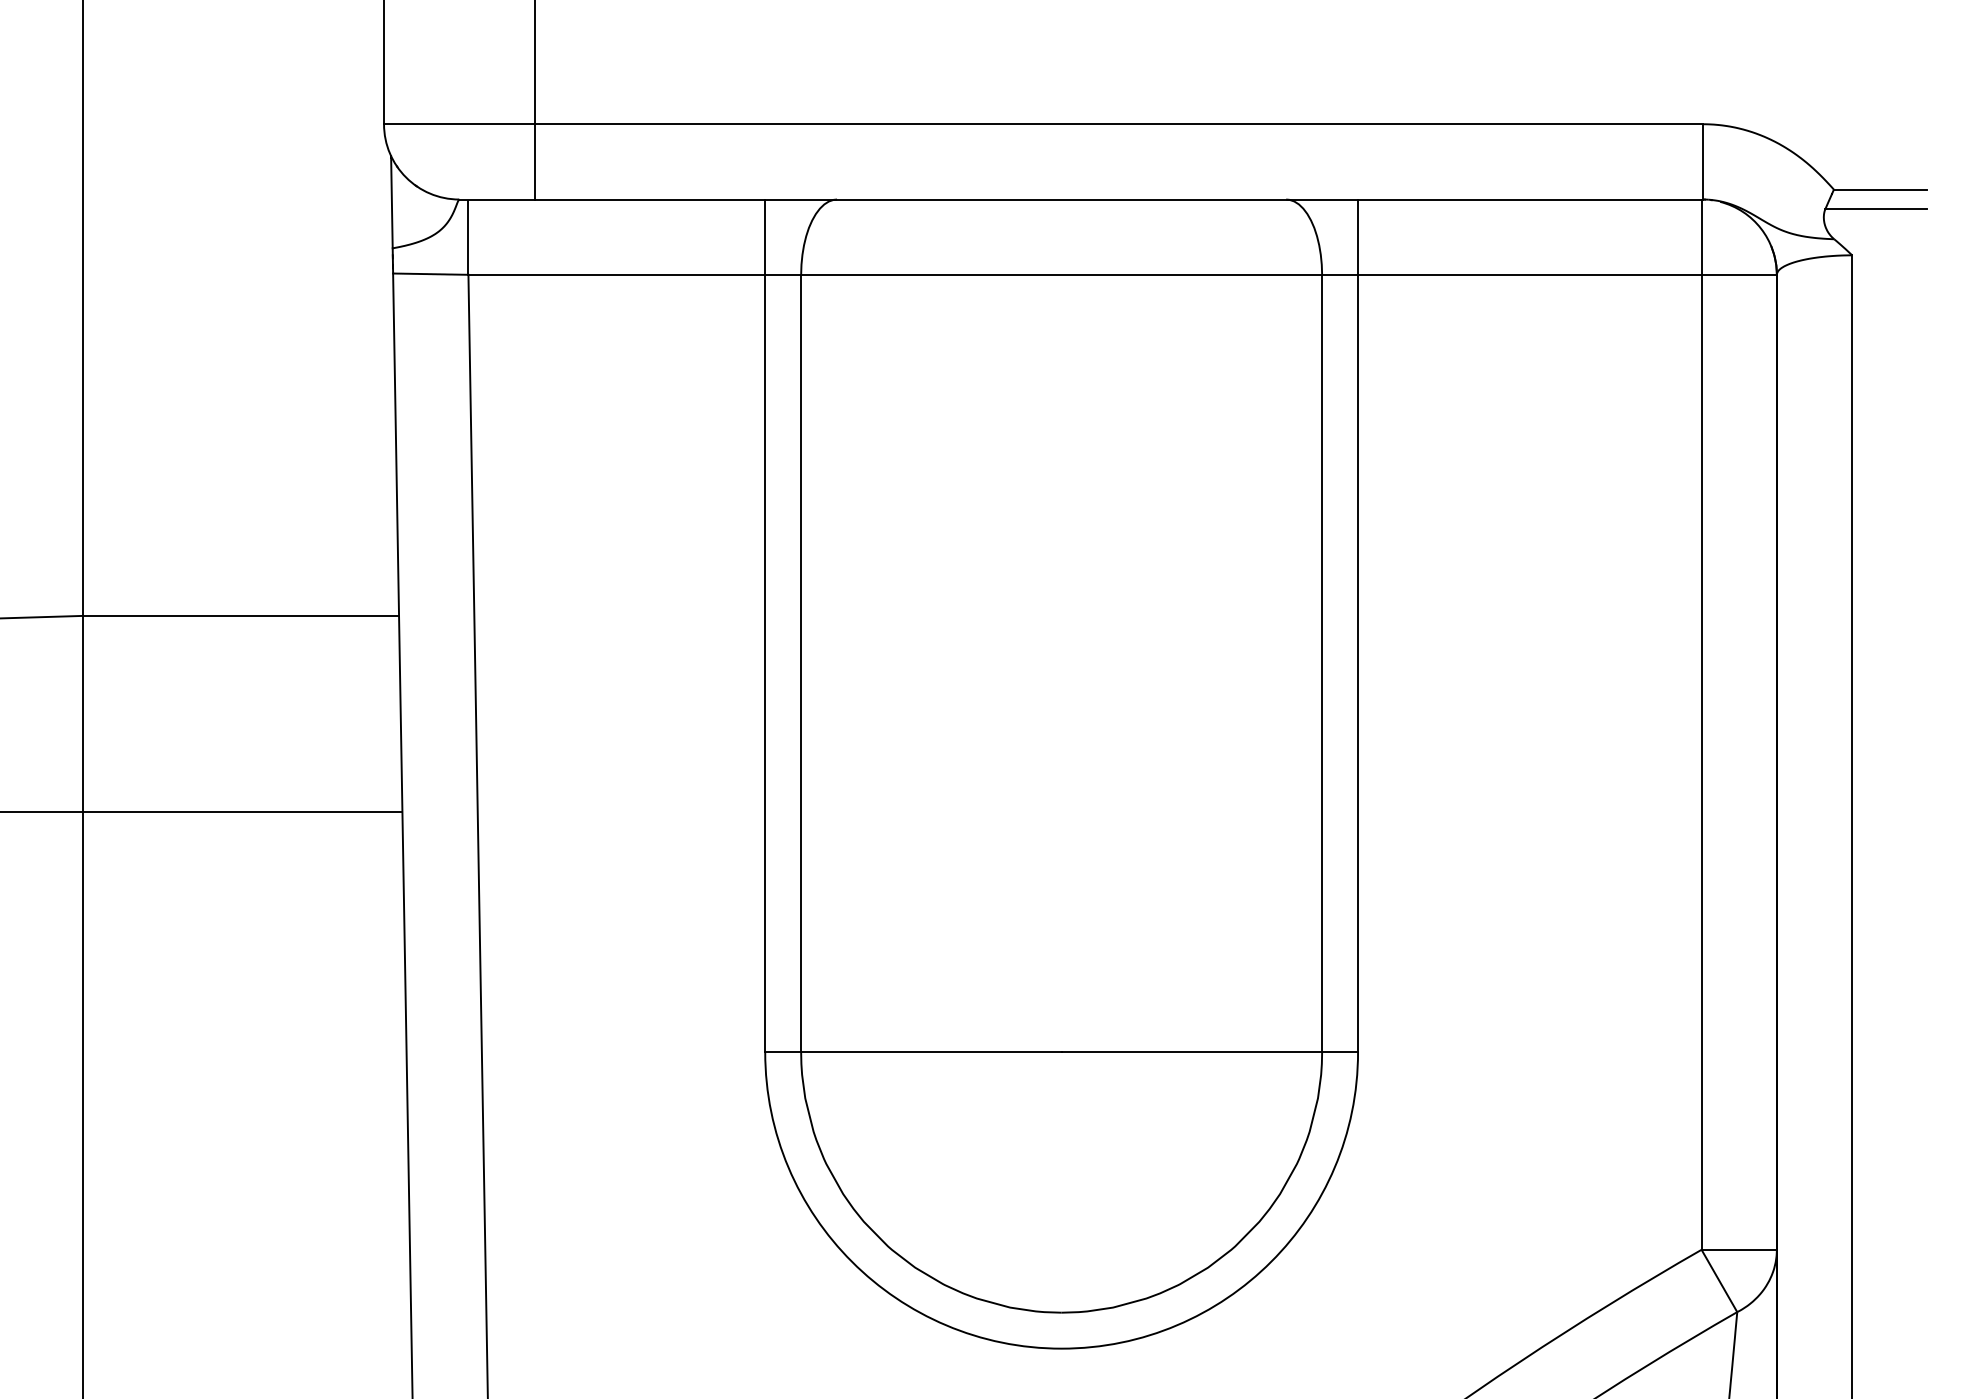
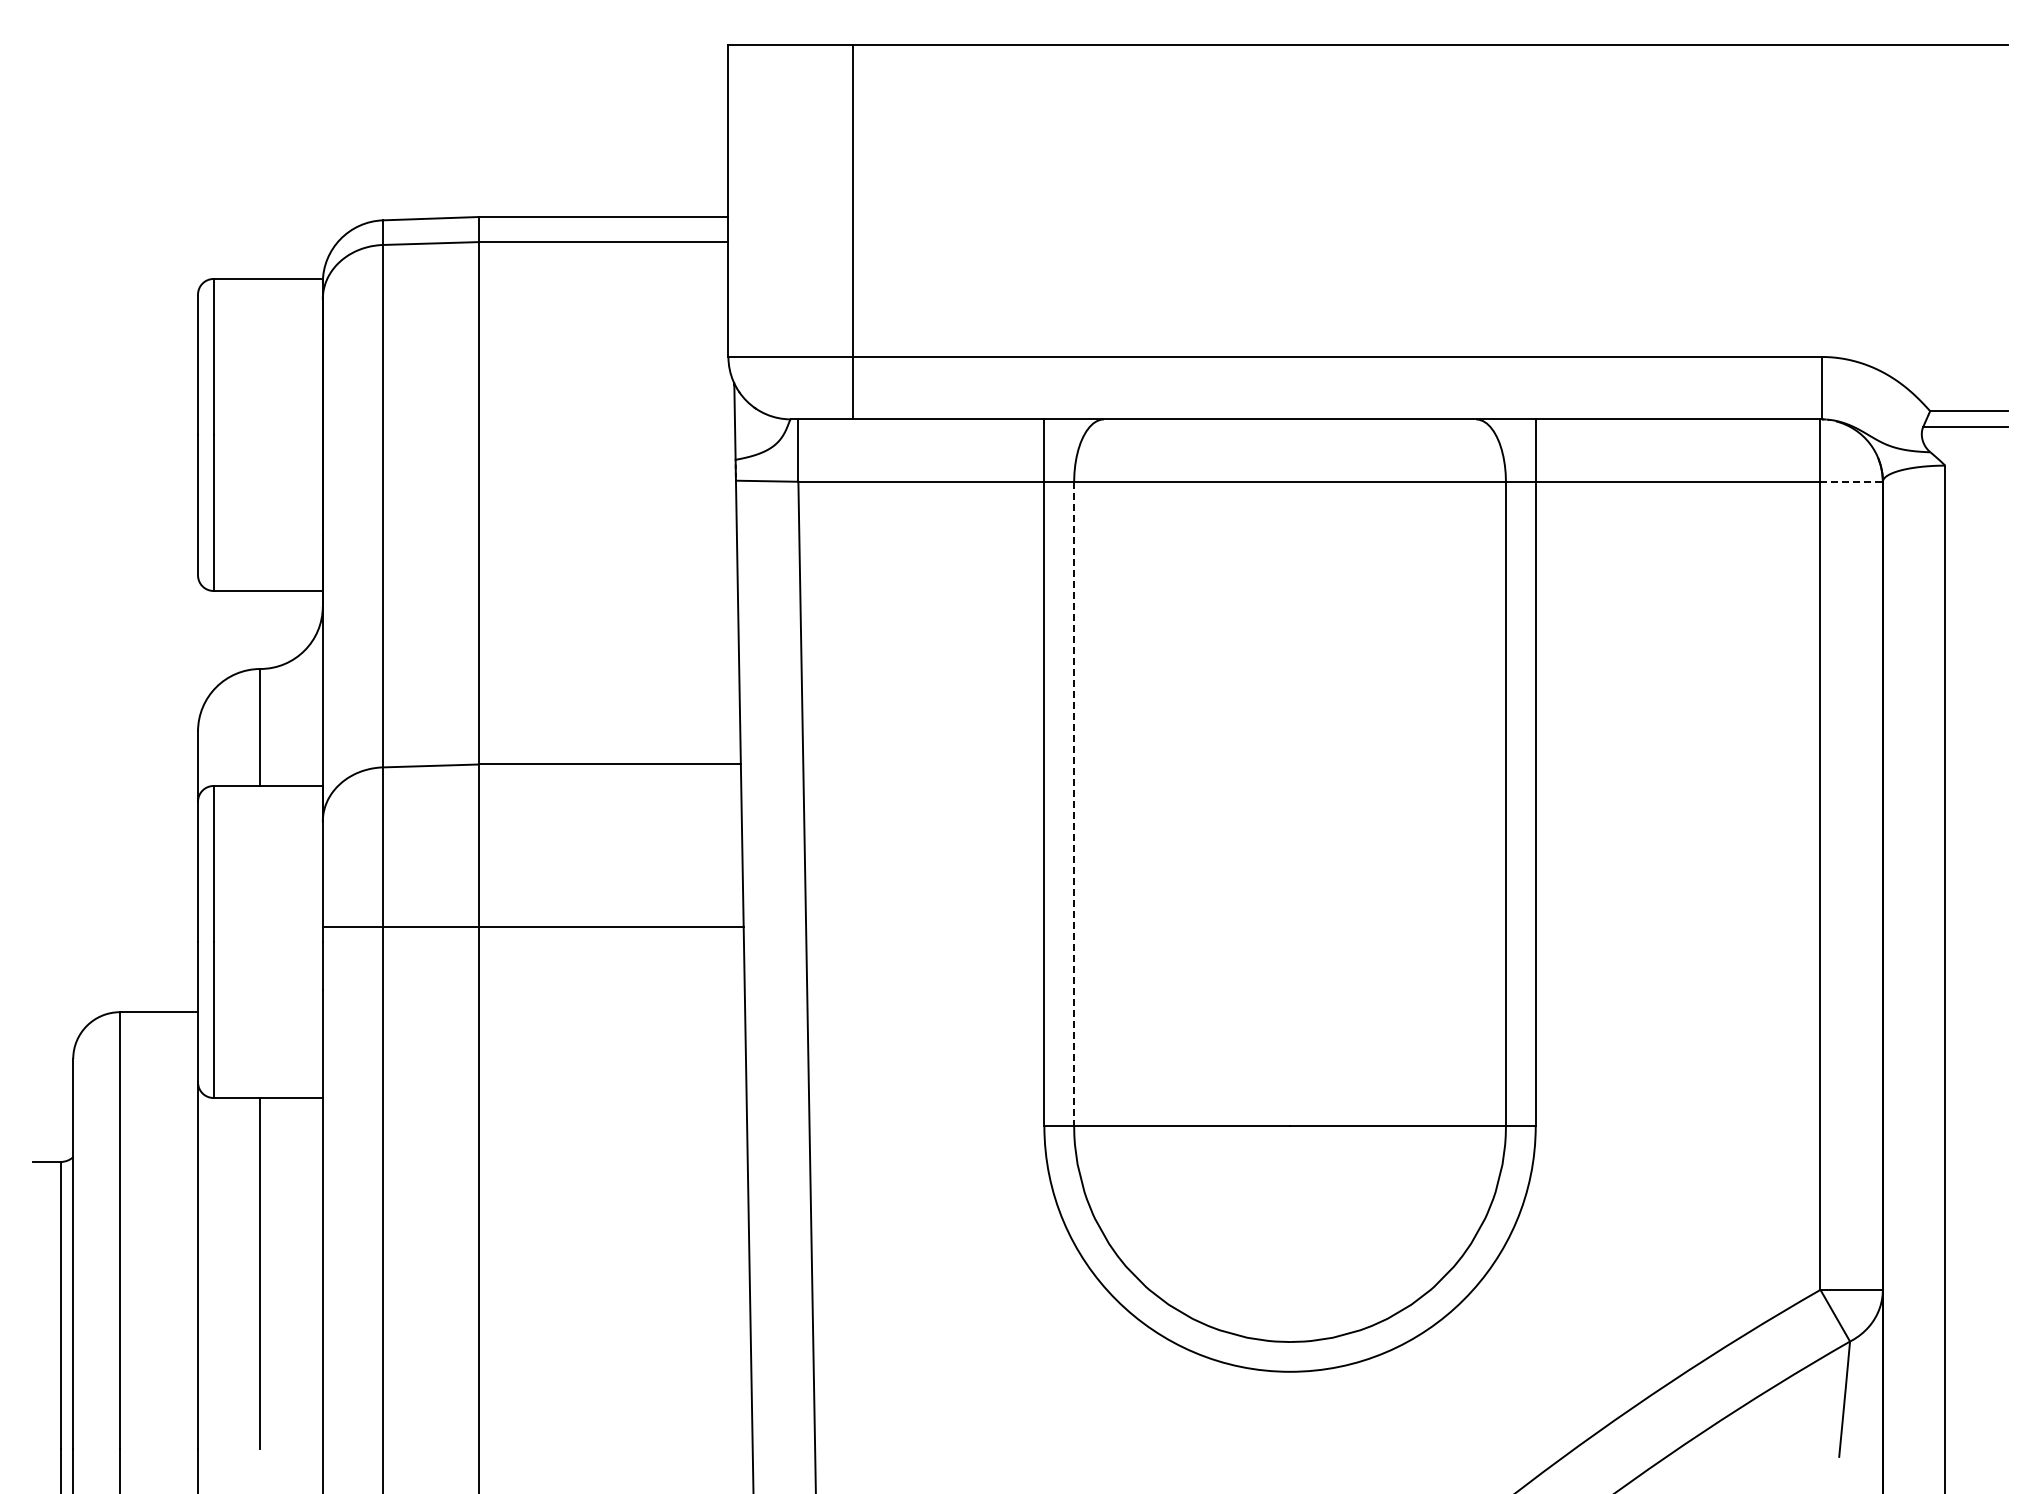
line: (1740, 274) -> (1852, 481), solid -> dashed
line: (801, 664) -> (1074, 804), solid -> dashed

